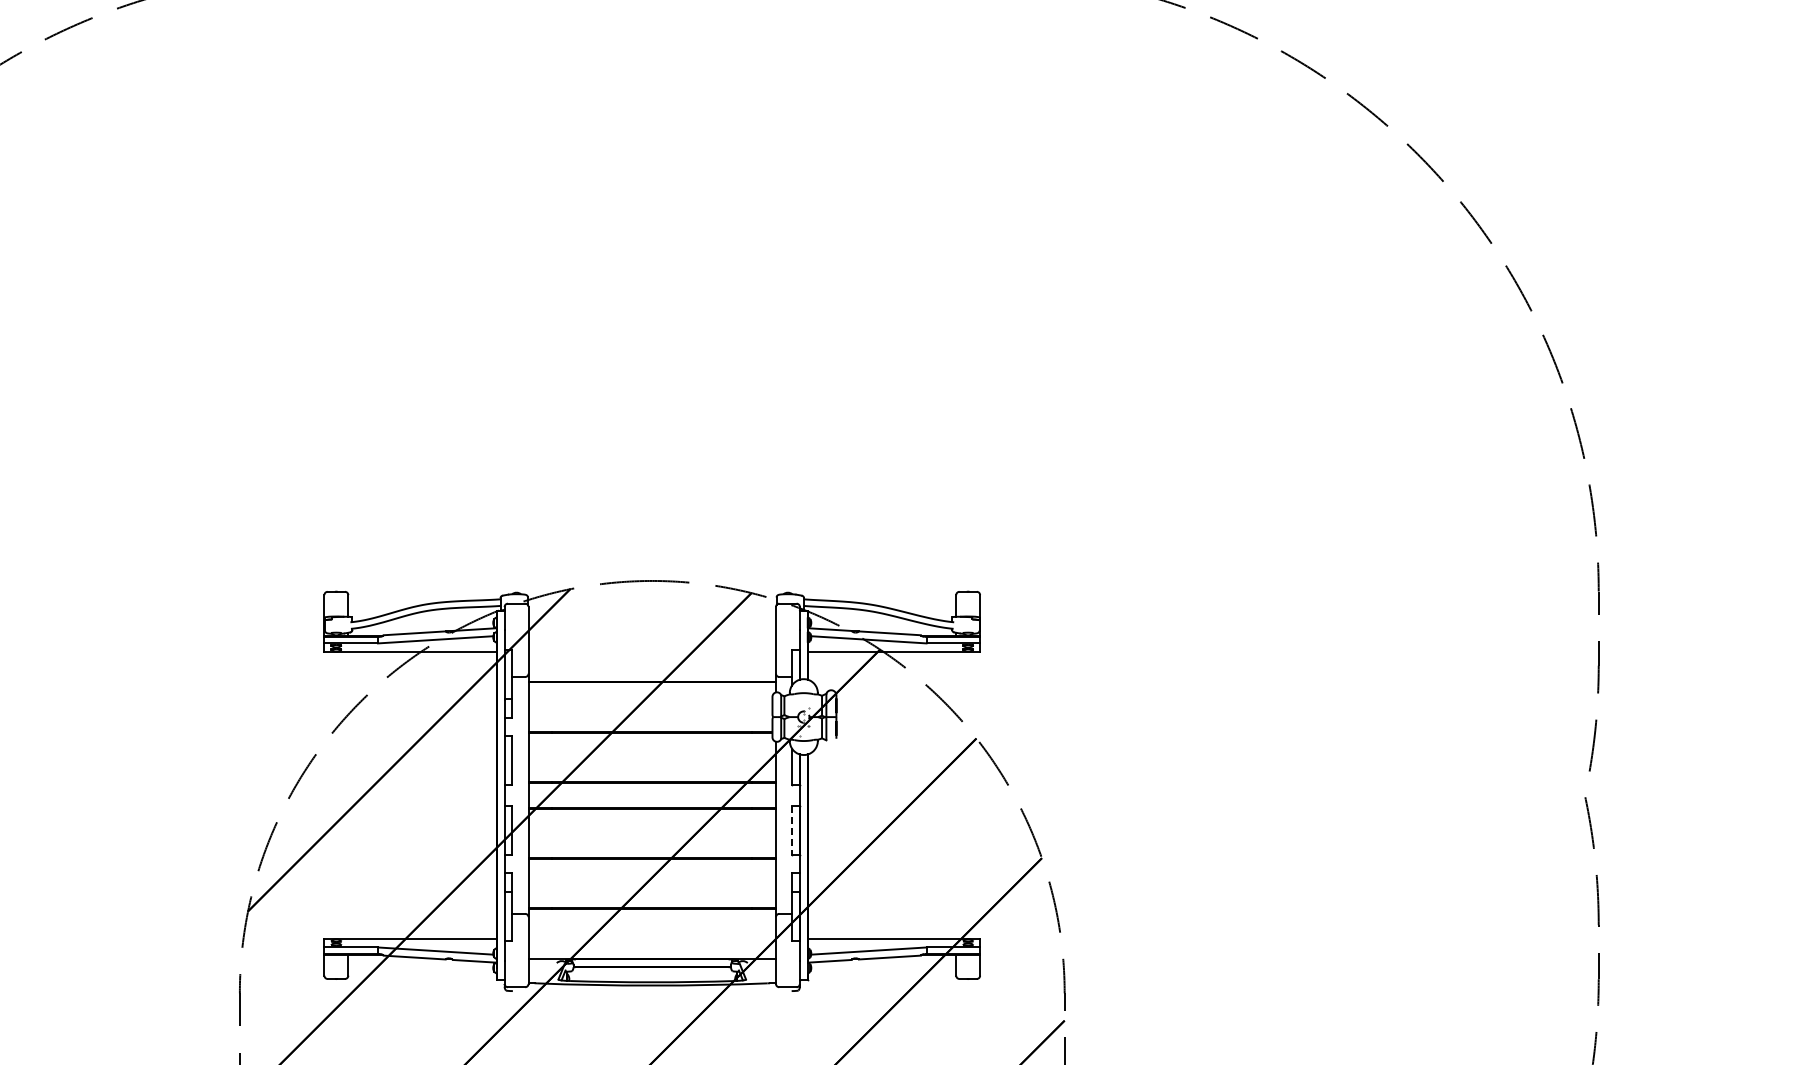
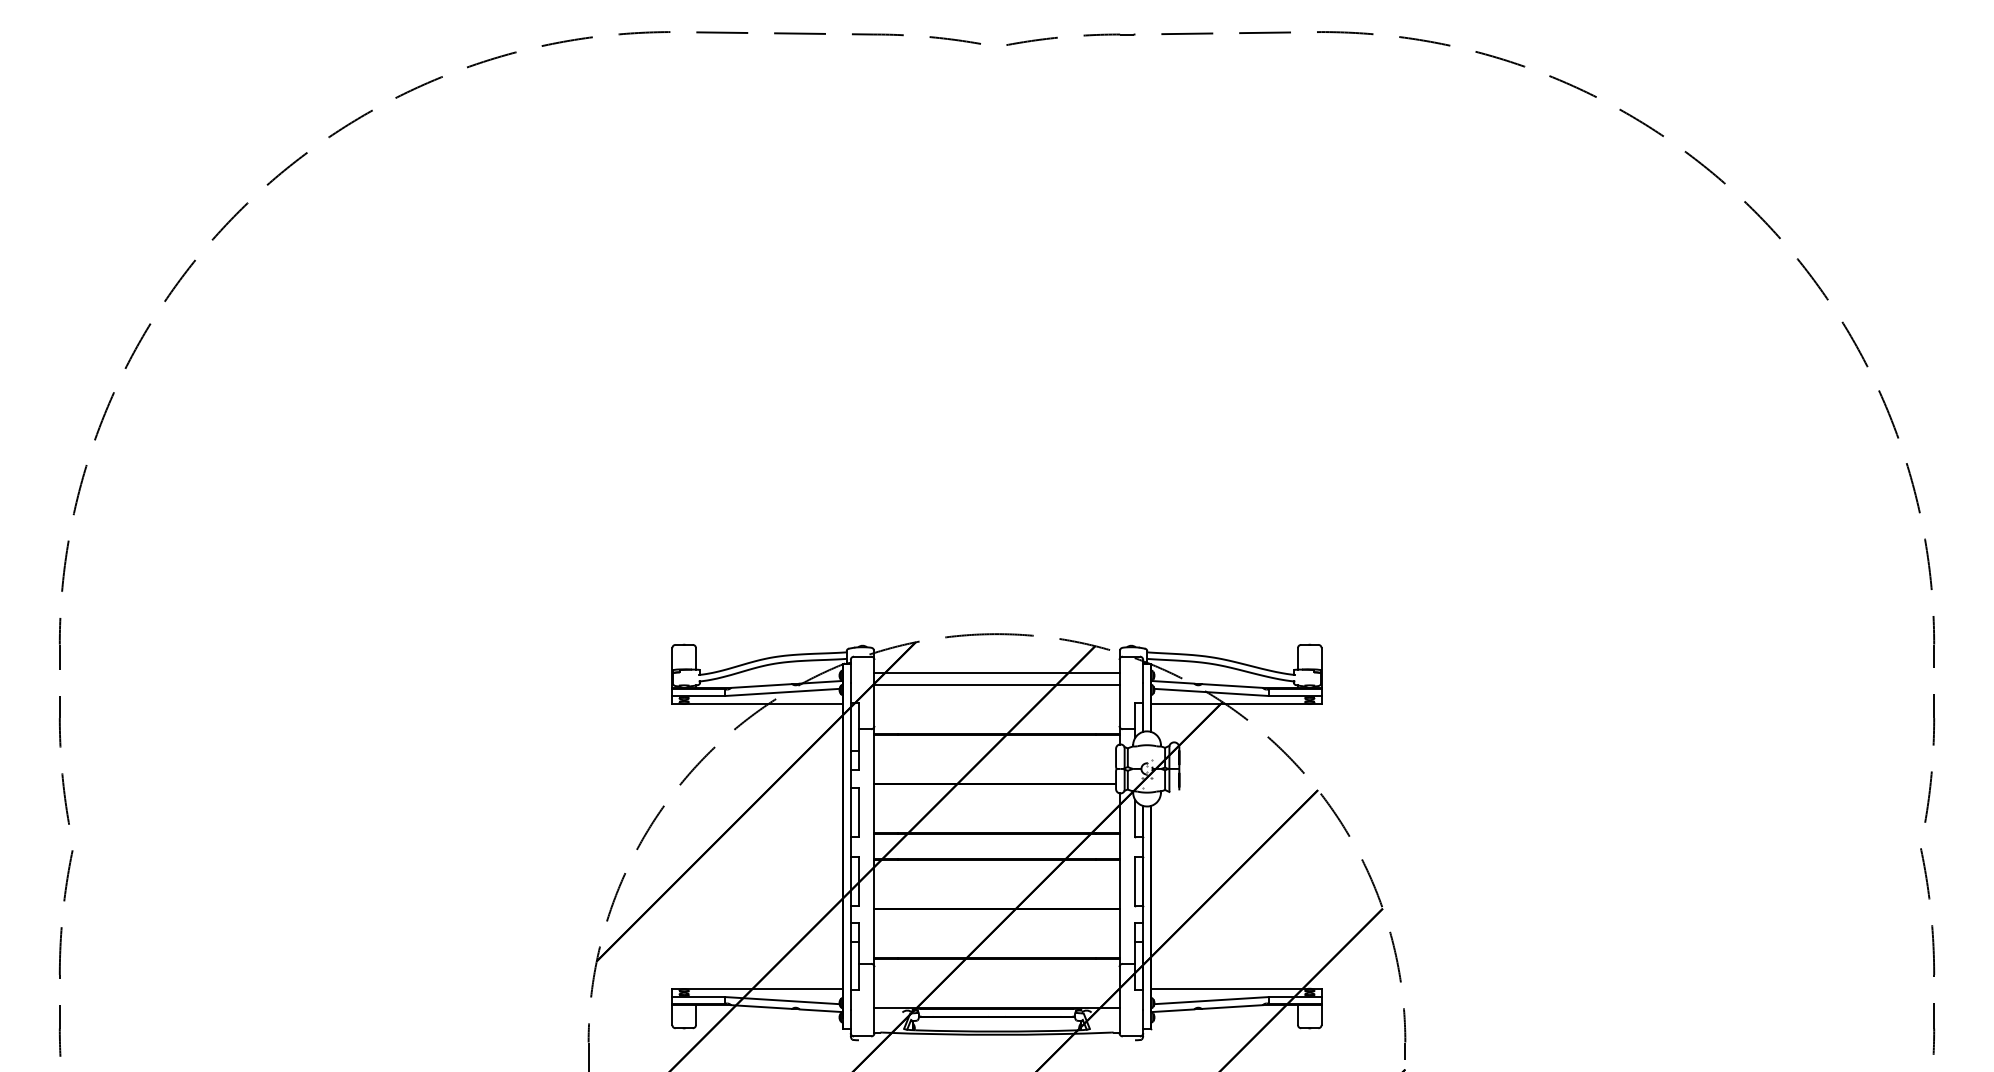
line: (651, 619) -> (996, 672), added
line: (651, 631) -> (996, 684), added
line: (792, 830) -> (1135, 881), dashed -> solid

